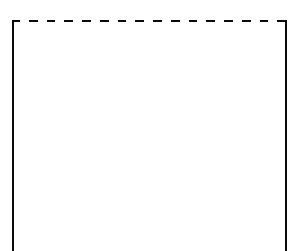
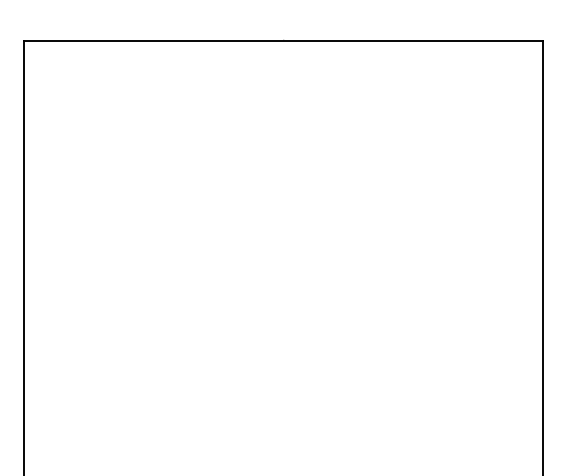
line: (149, 21) -> (283, 40), dashed -> solid

